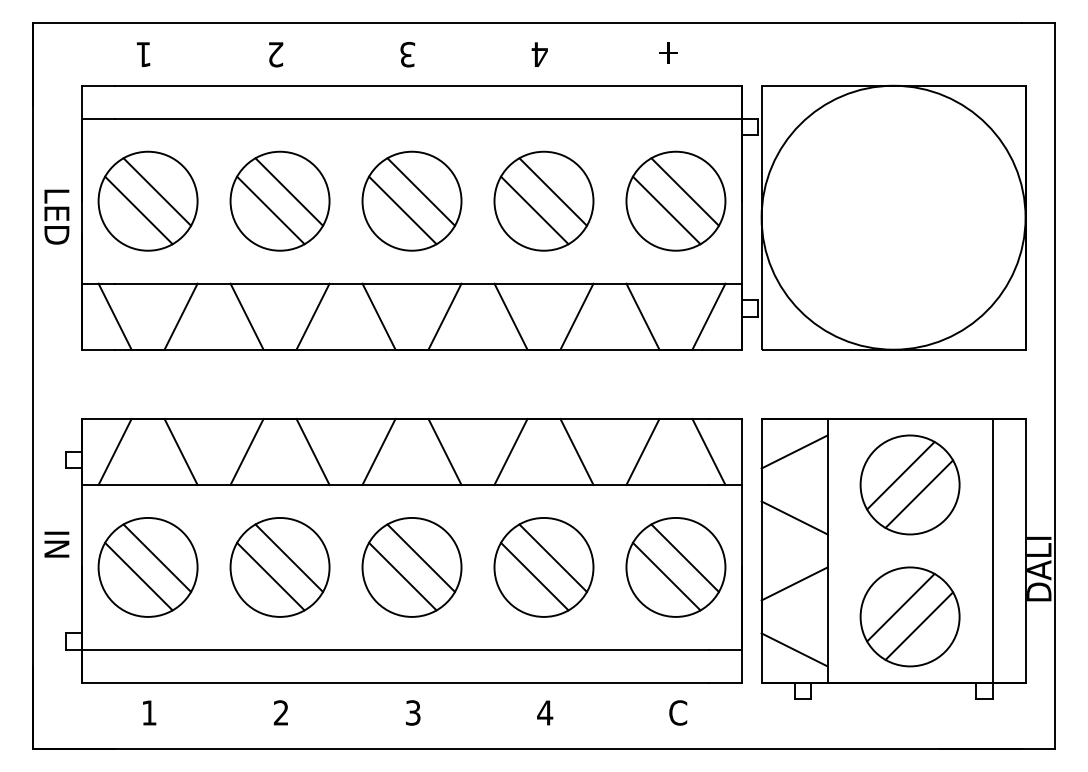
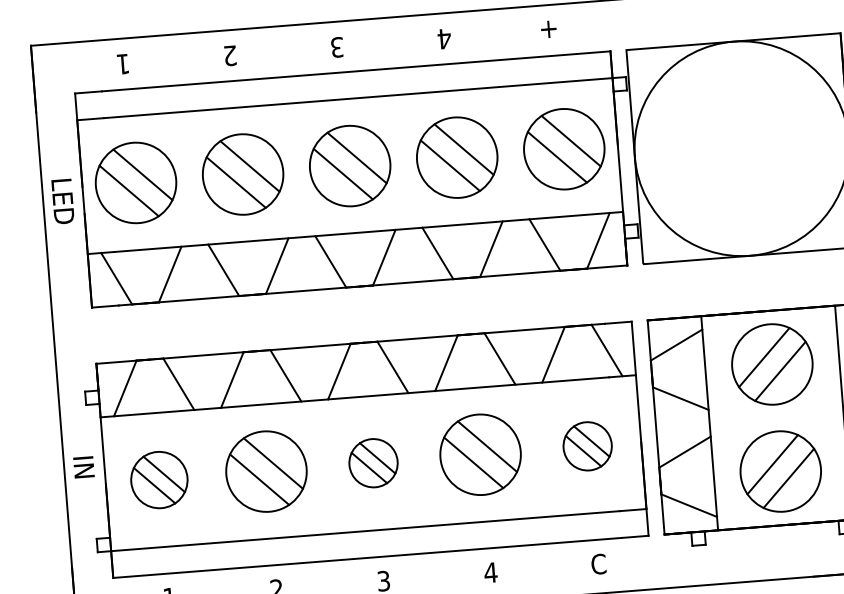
part: (147, 567) -> (158, 480), size x0.7
part: (411, 567) -> (373, 463), size x0.6
part: (675, 567) -> (587, 446), size x0.6

